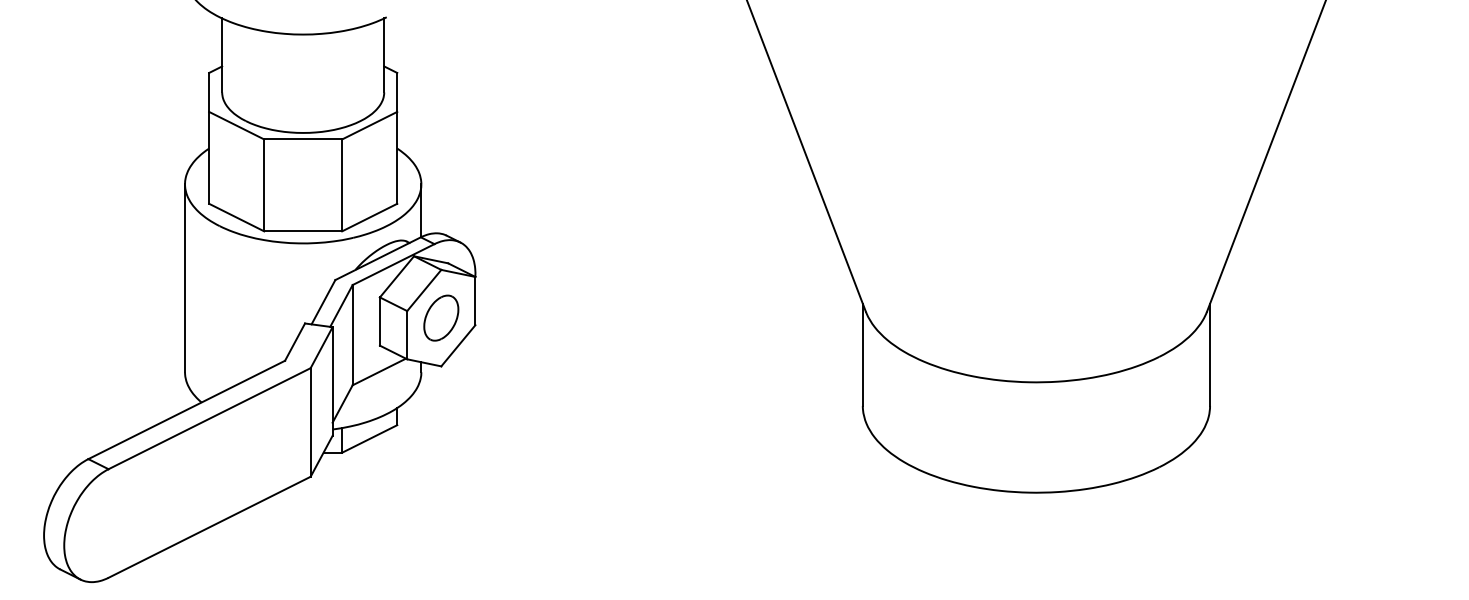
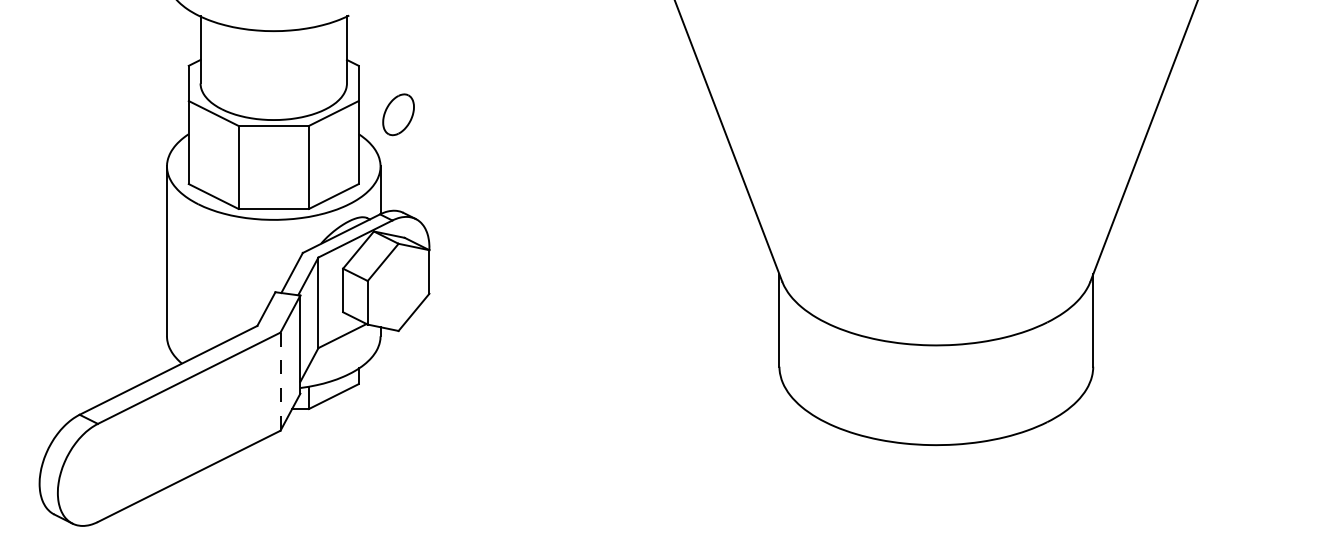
part: (441, 317) -> (398, 114), moved
line: (310, 422) -> (280, 381), solid -> dashed

